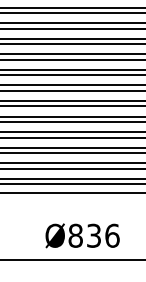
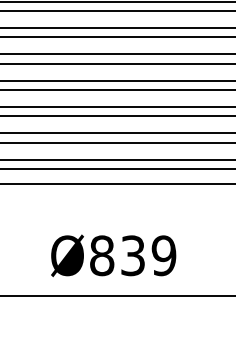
text: (112, 235) -> (164, 255), Ø836 -> Ø839

